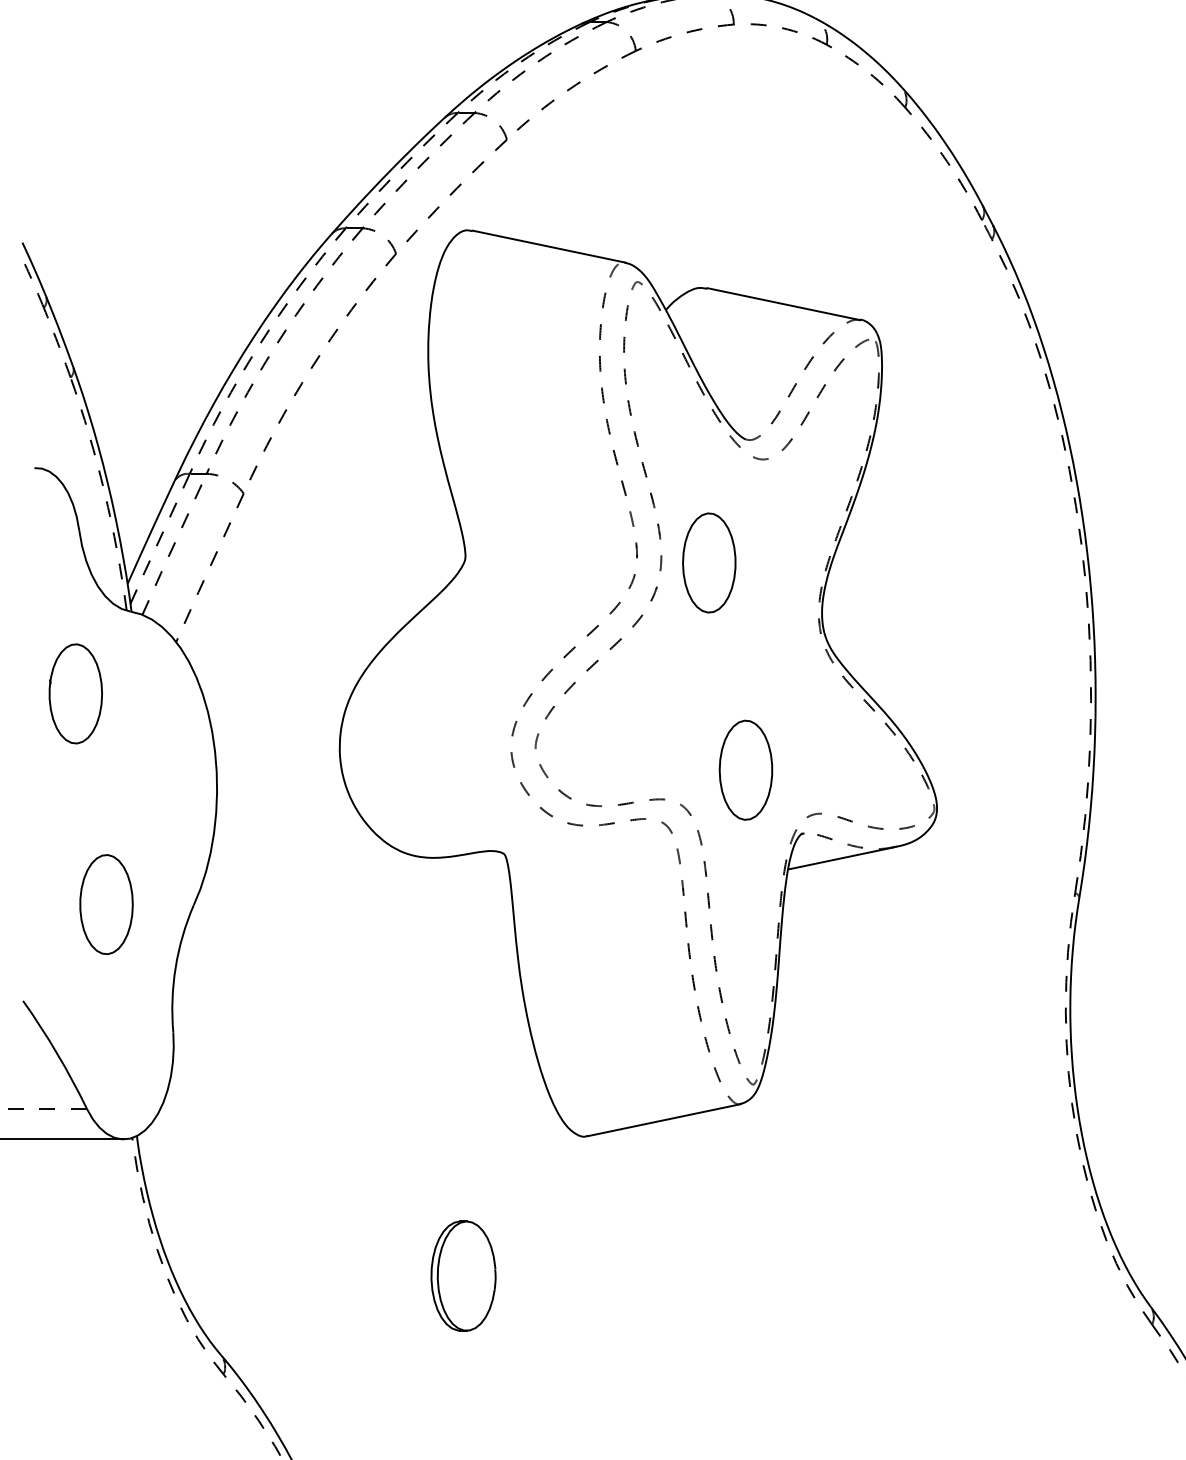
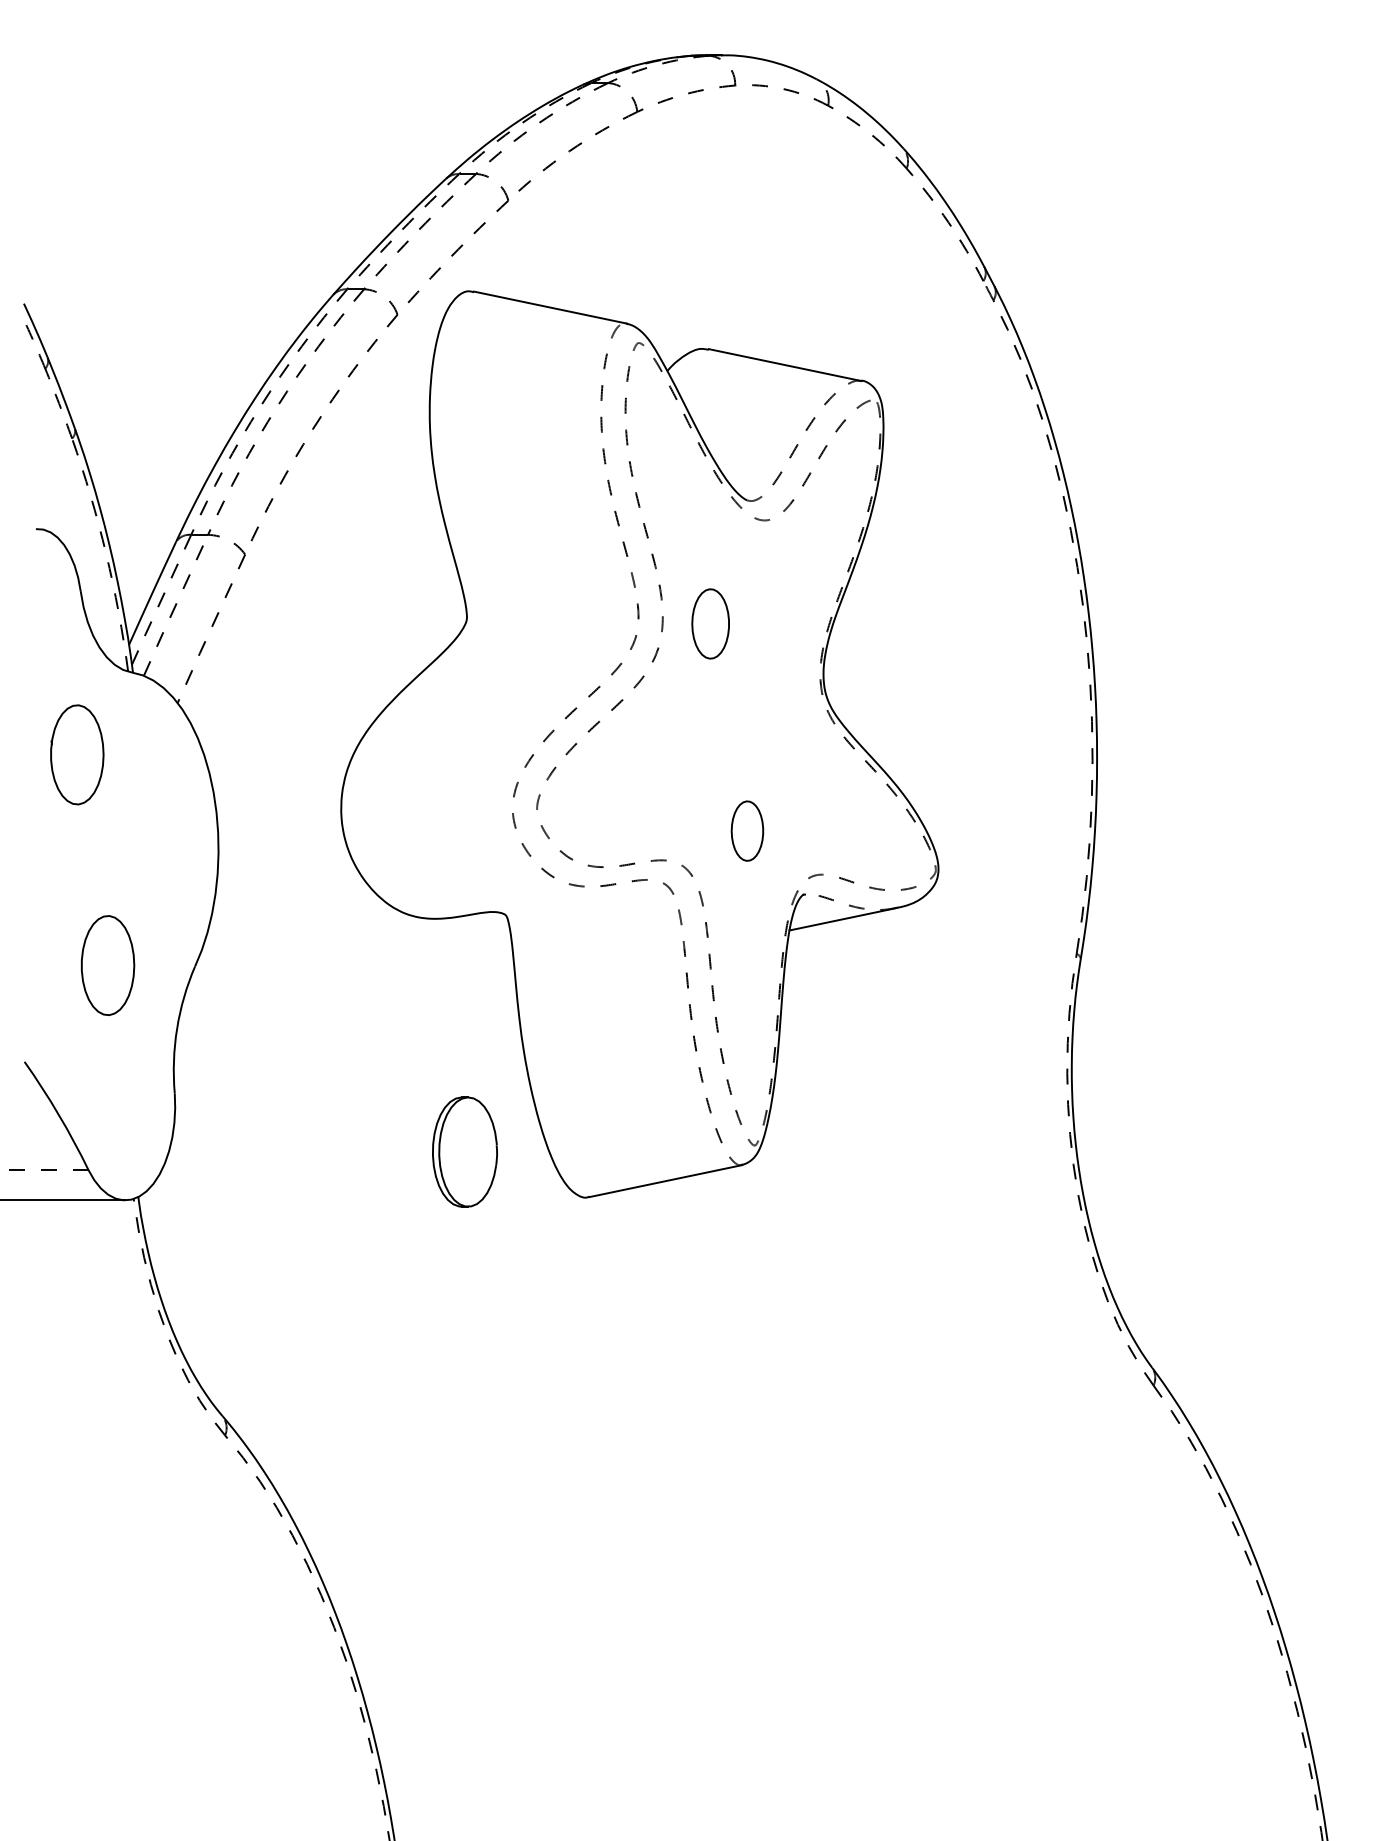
part: (709, 562) -> (710, 623), size x0.7
part: (746, 769) -> (747, 830), size x0.6
part: (463, 1275) -> (464, 1151), moved

